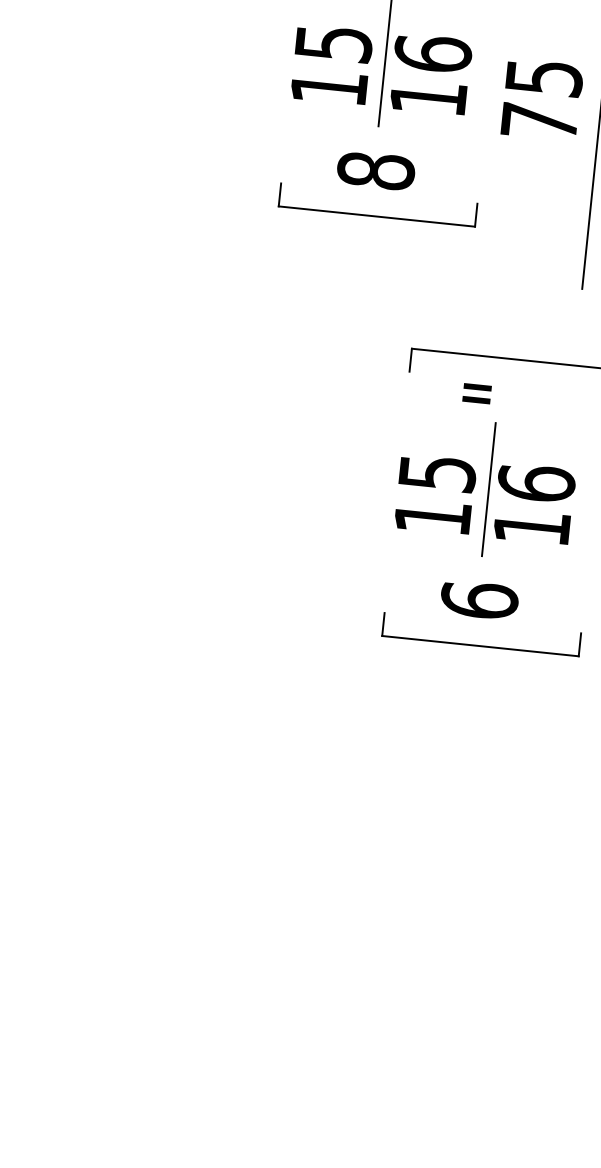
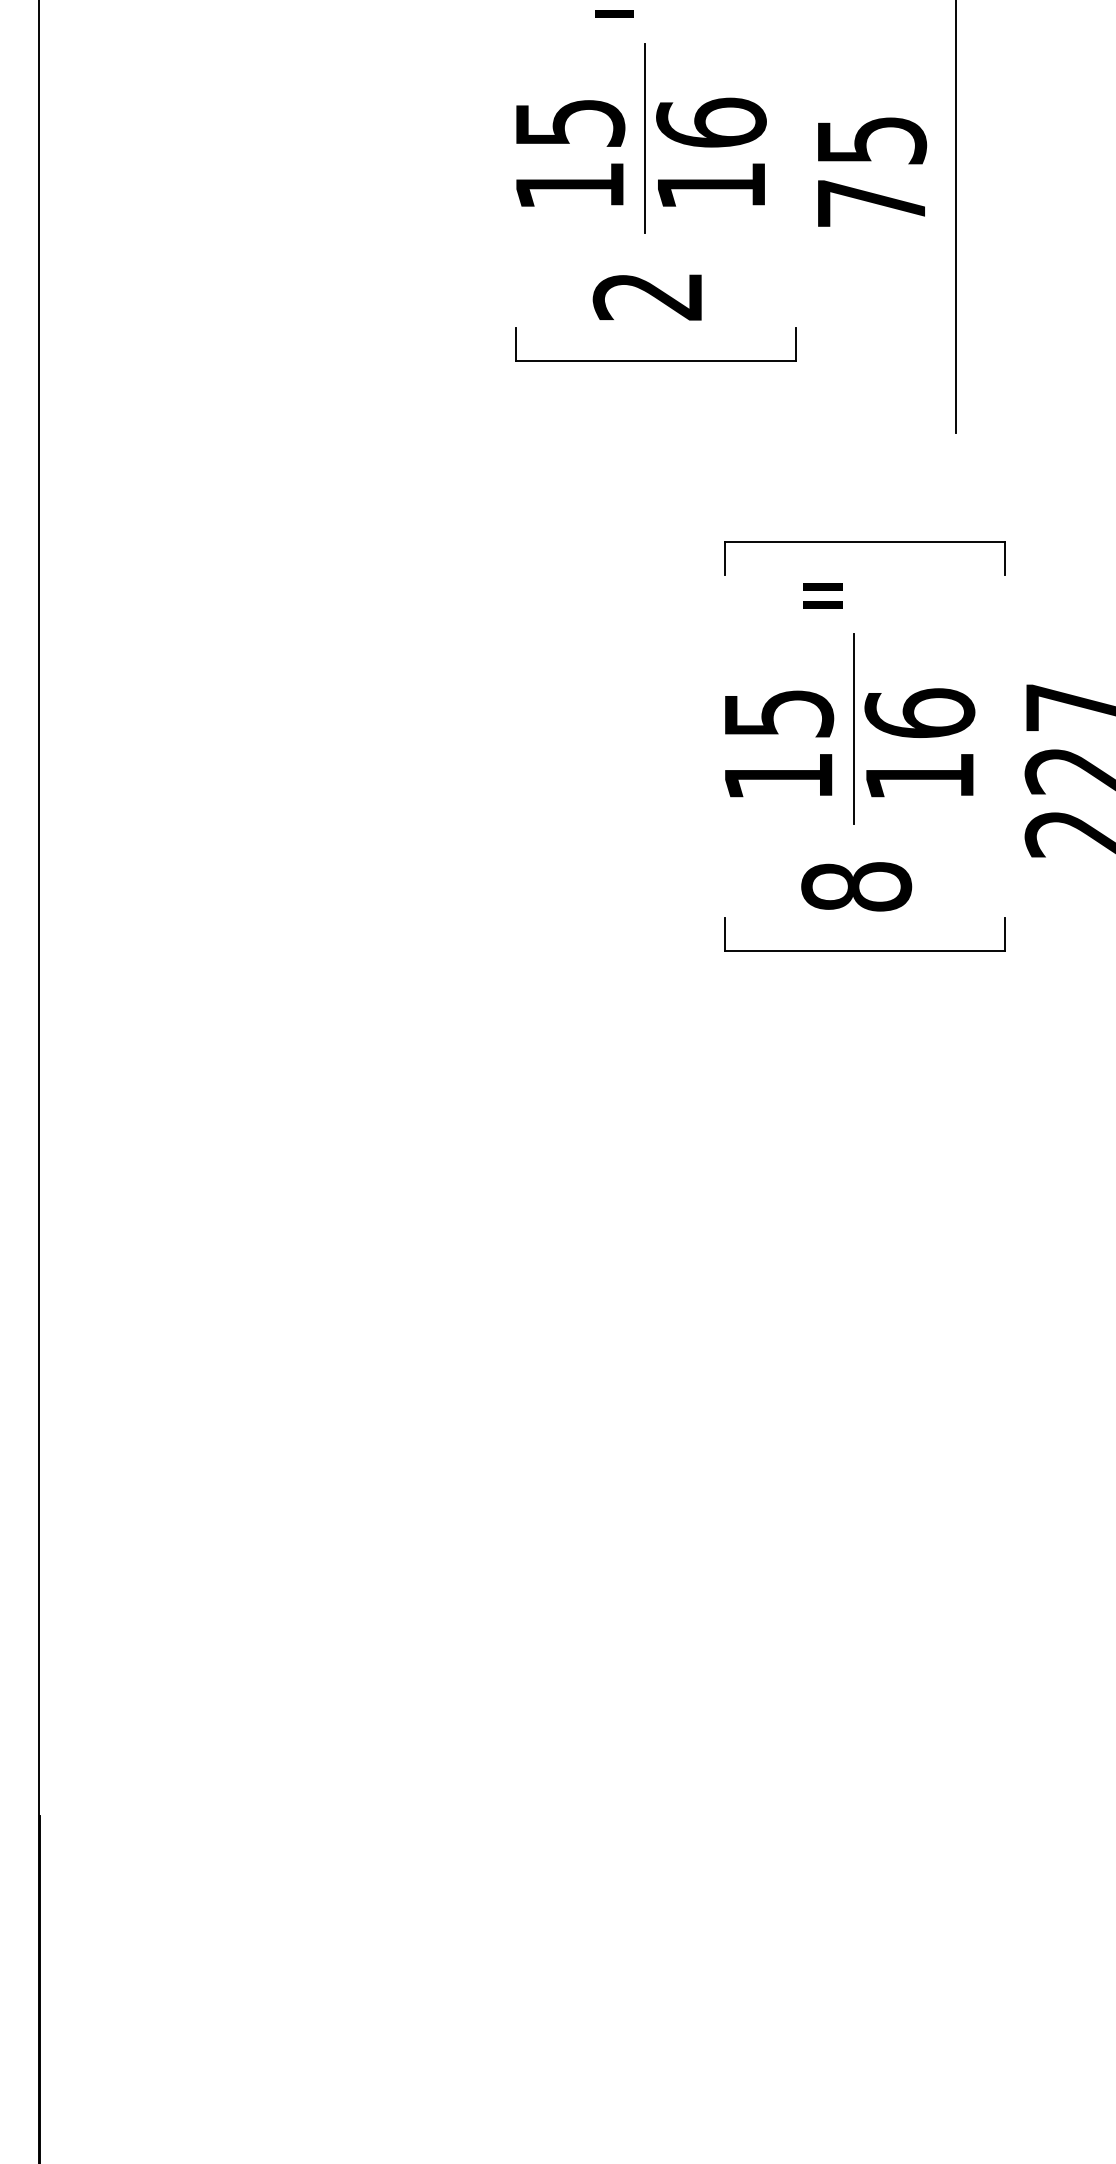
text: (375, 170) -> (647, 296), 8 -> 2
text: (479, 600) -> (856, 886), 6 -> 8

